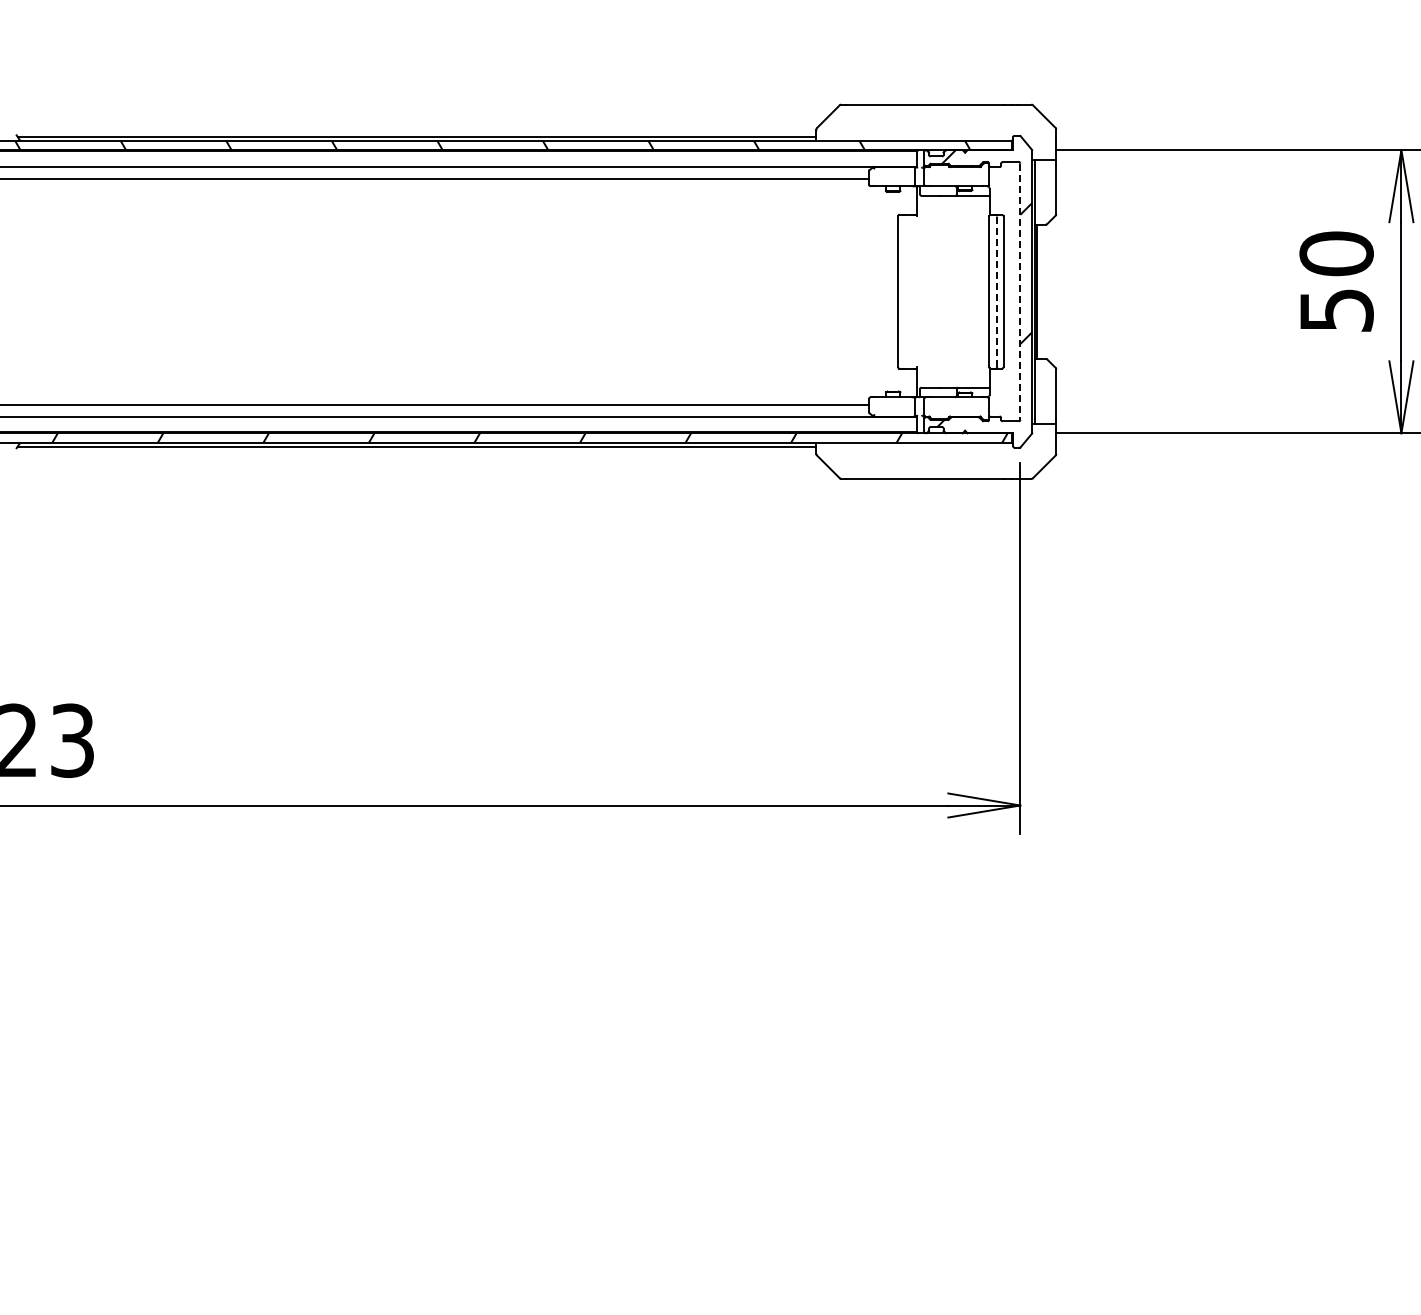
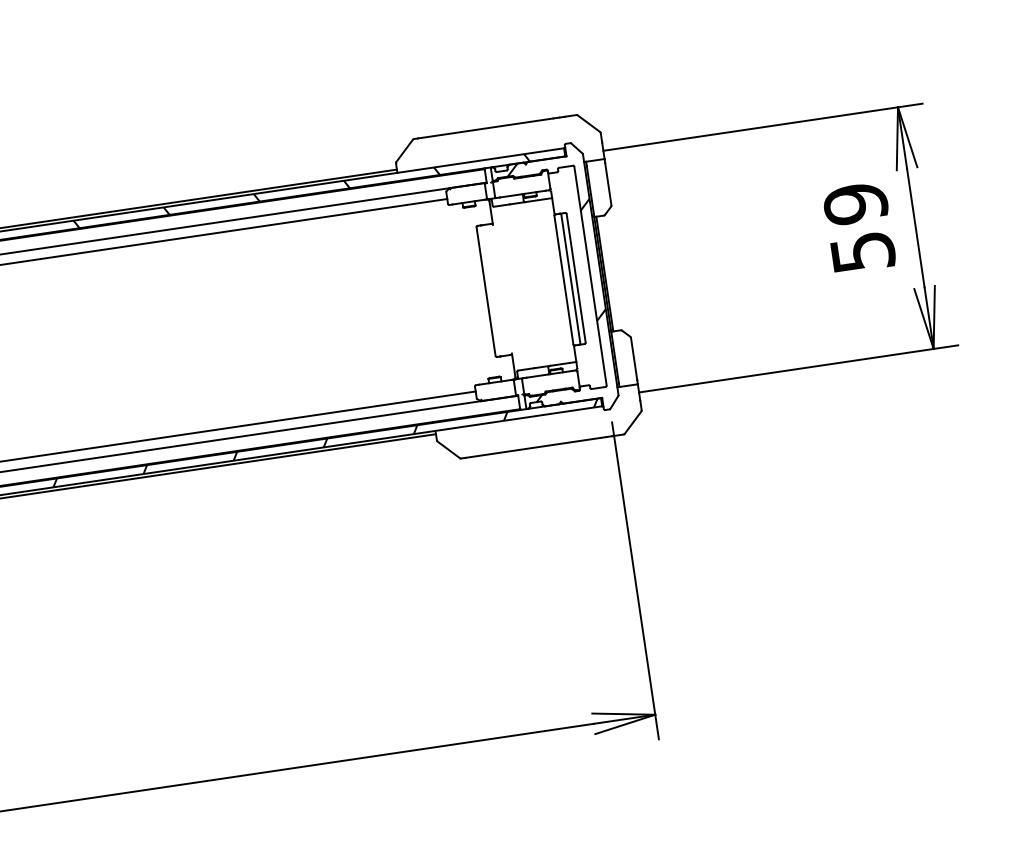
text: (1336, 253) -> (855, 203), 50 -> 59
line: (997, 291) -> (570, 278), dashed -> solid
line: (1020, 292) -> (590, 276), dashed -> solid

